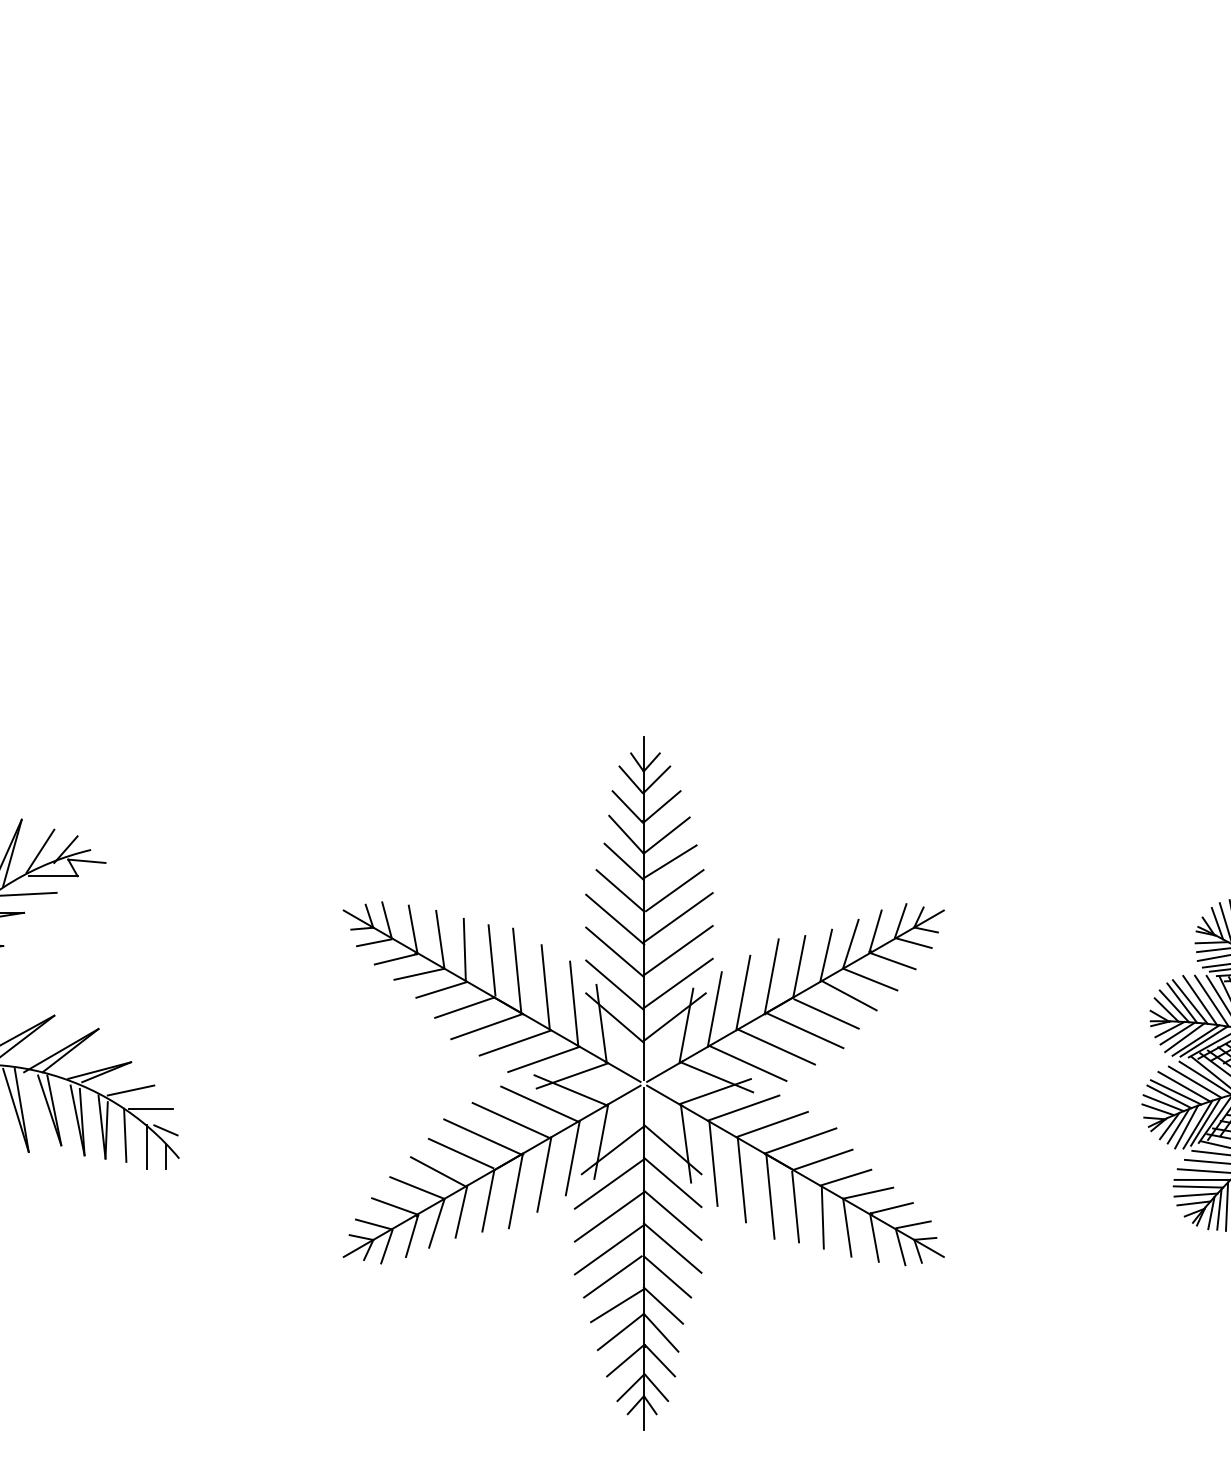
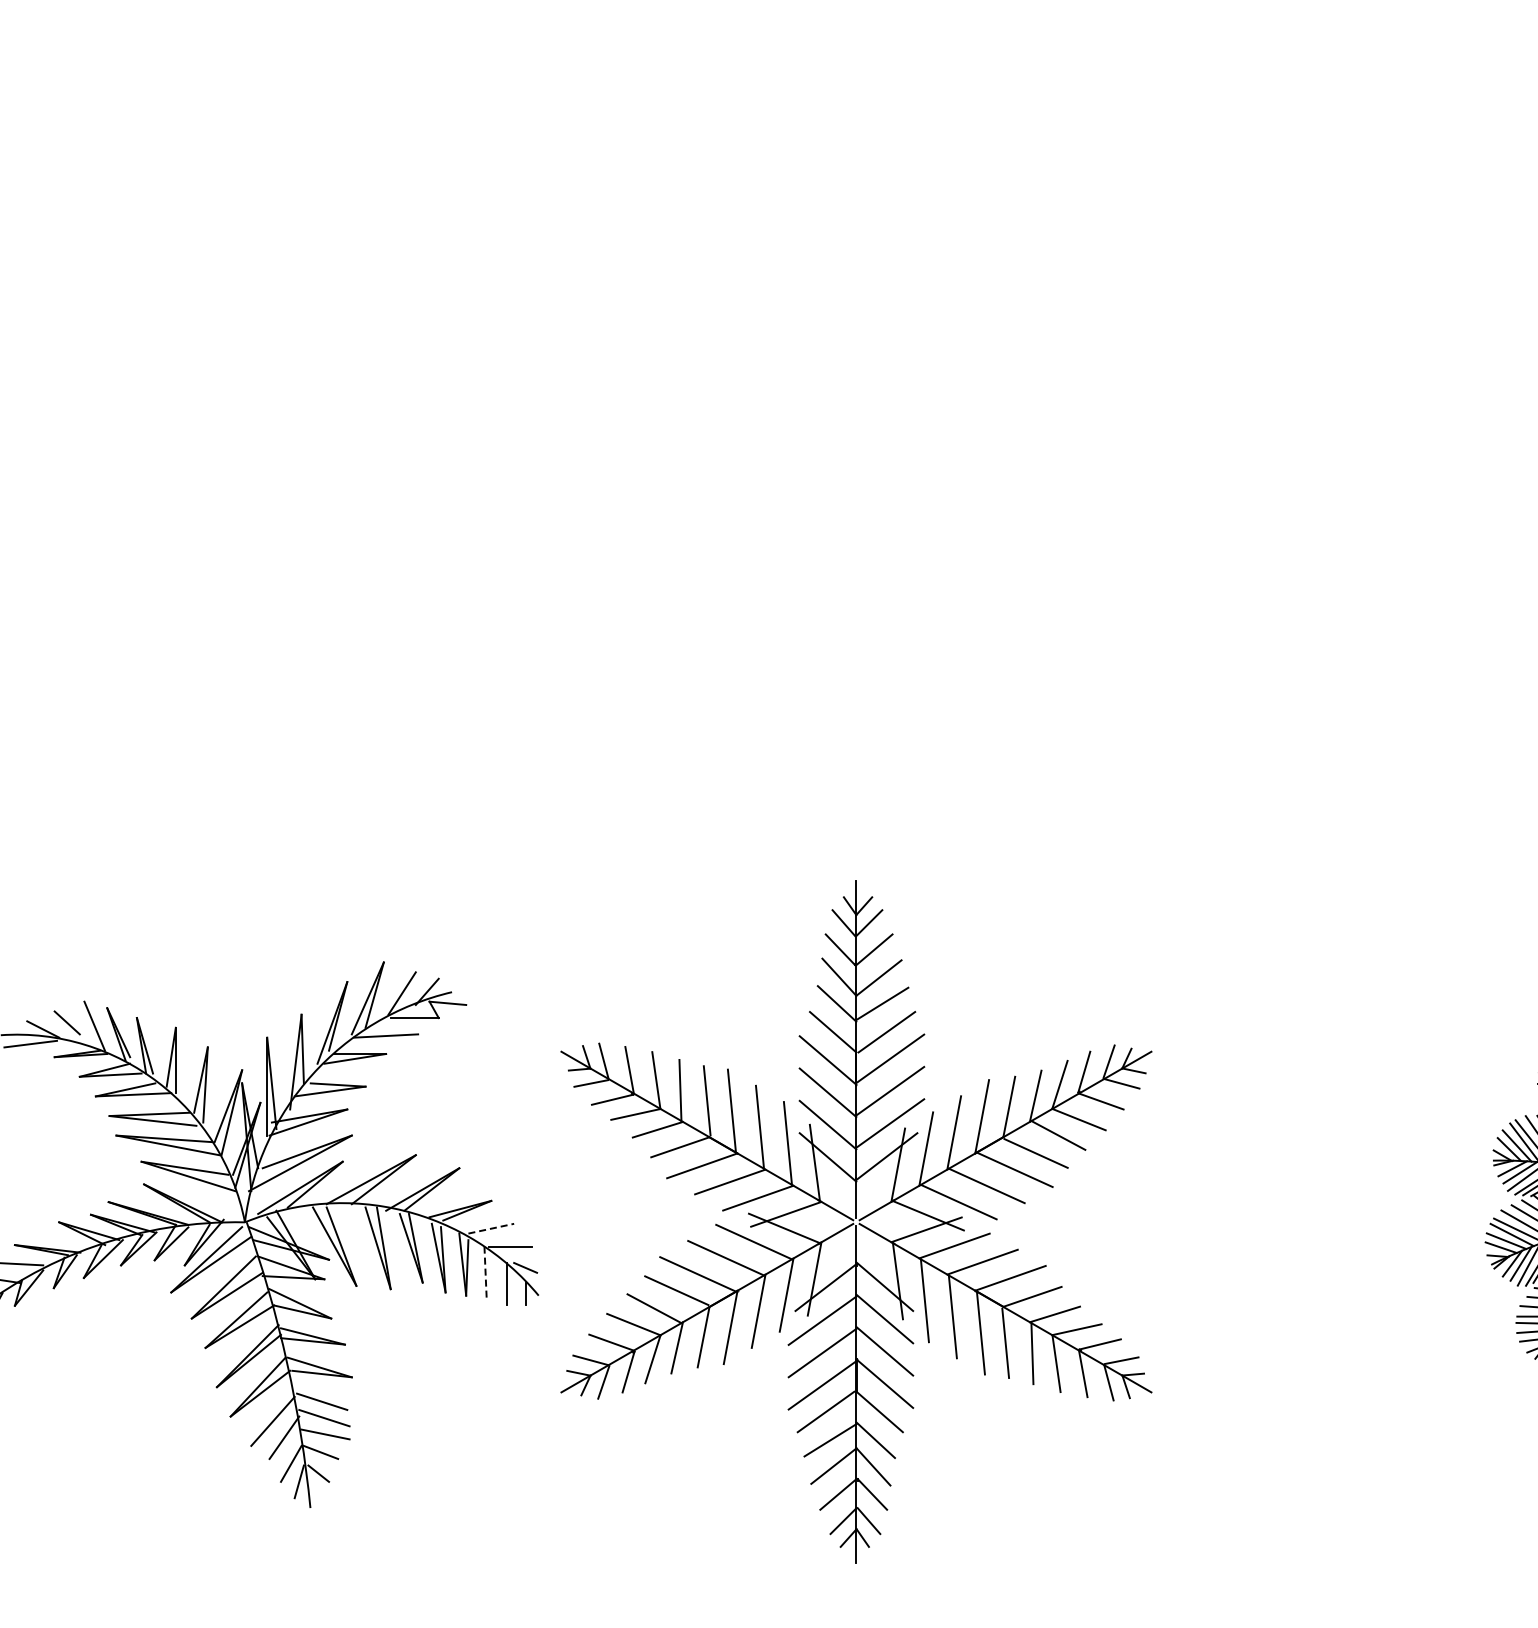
part: (643, 1083) -> (856, 1221), moved
line: (131, 1090) -> (491, 1228), solid -> dashed
line: (125, 1136) -> (485, 1273), solid -> dashed

